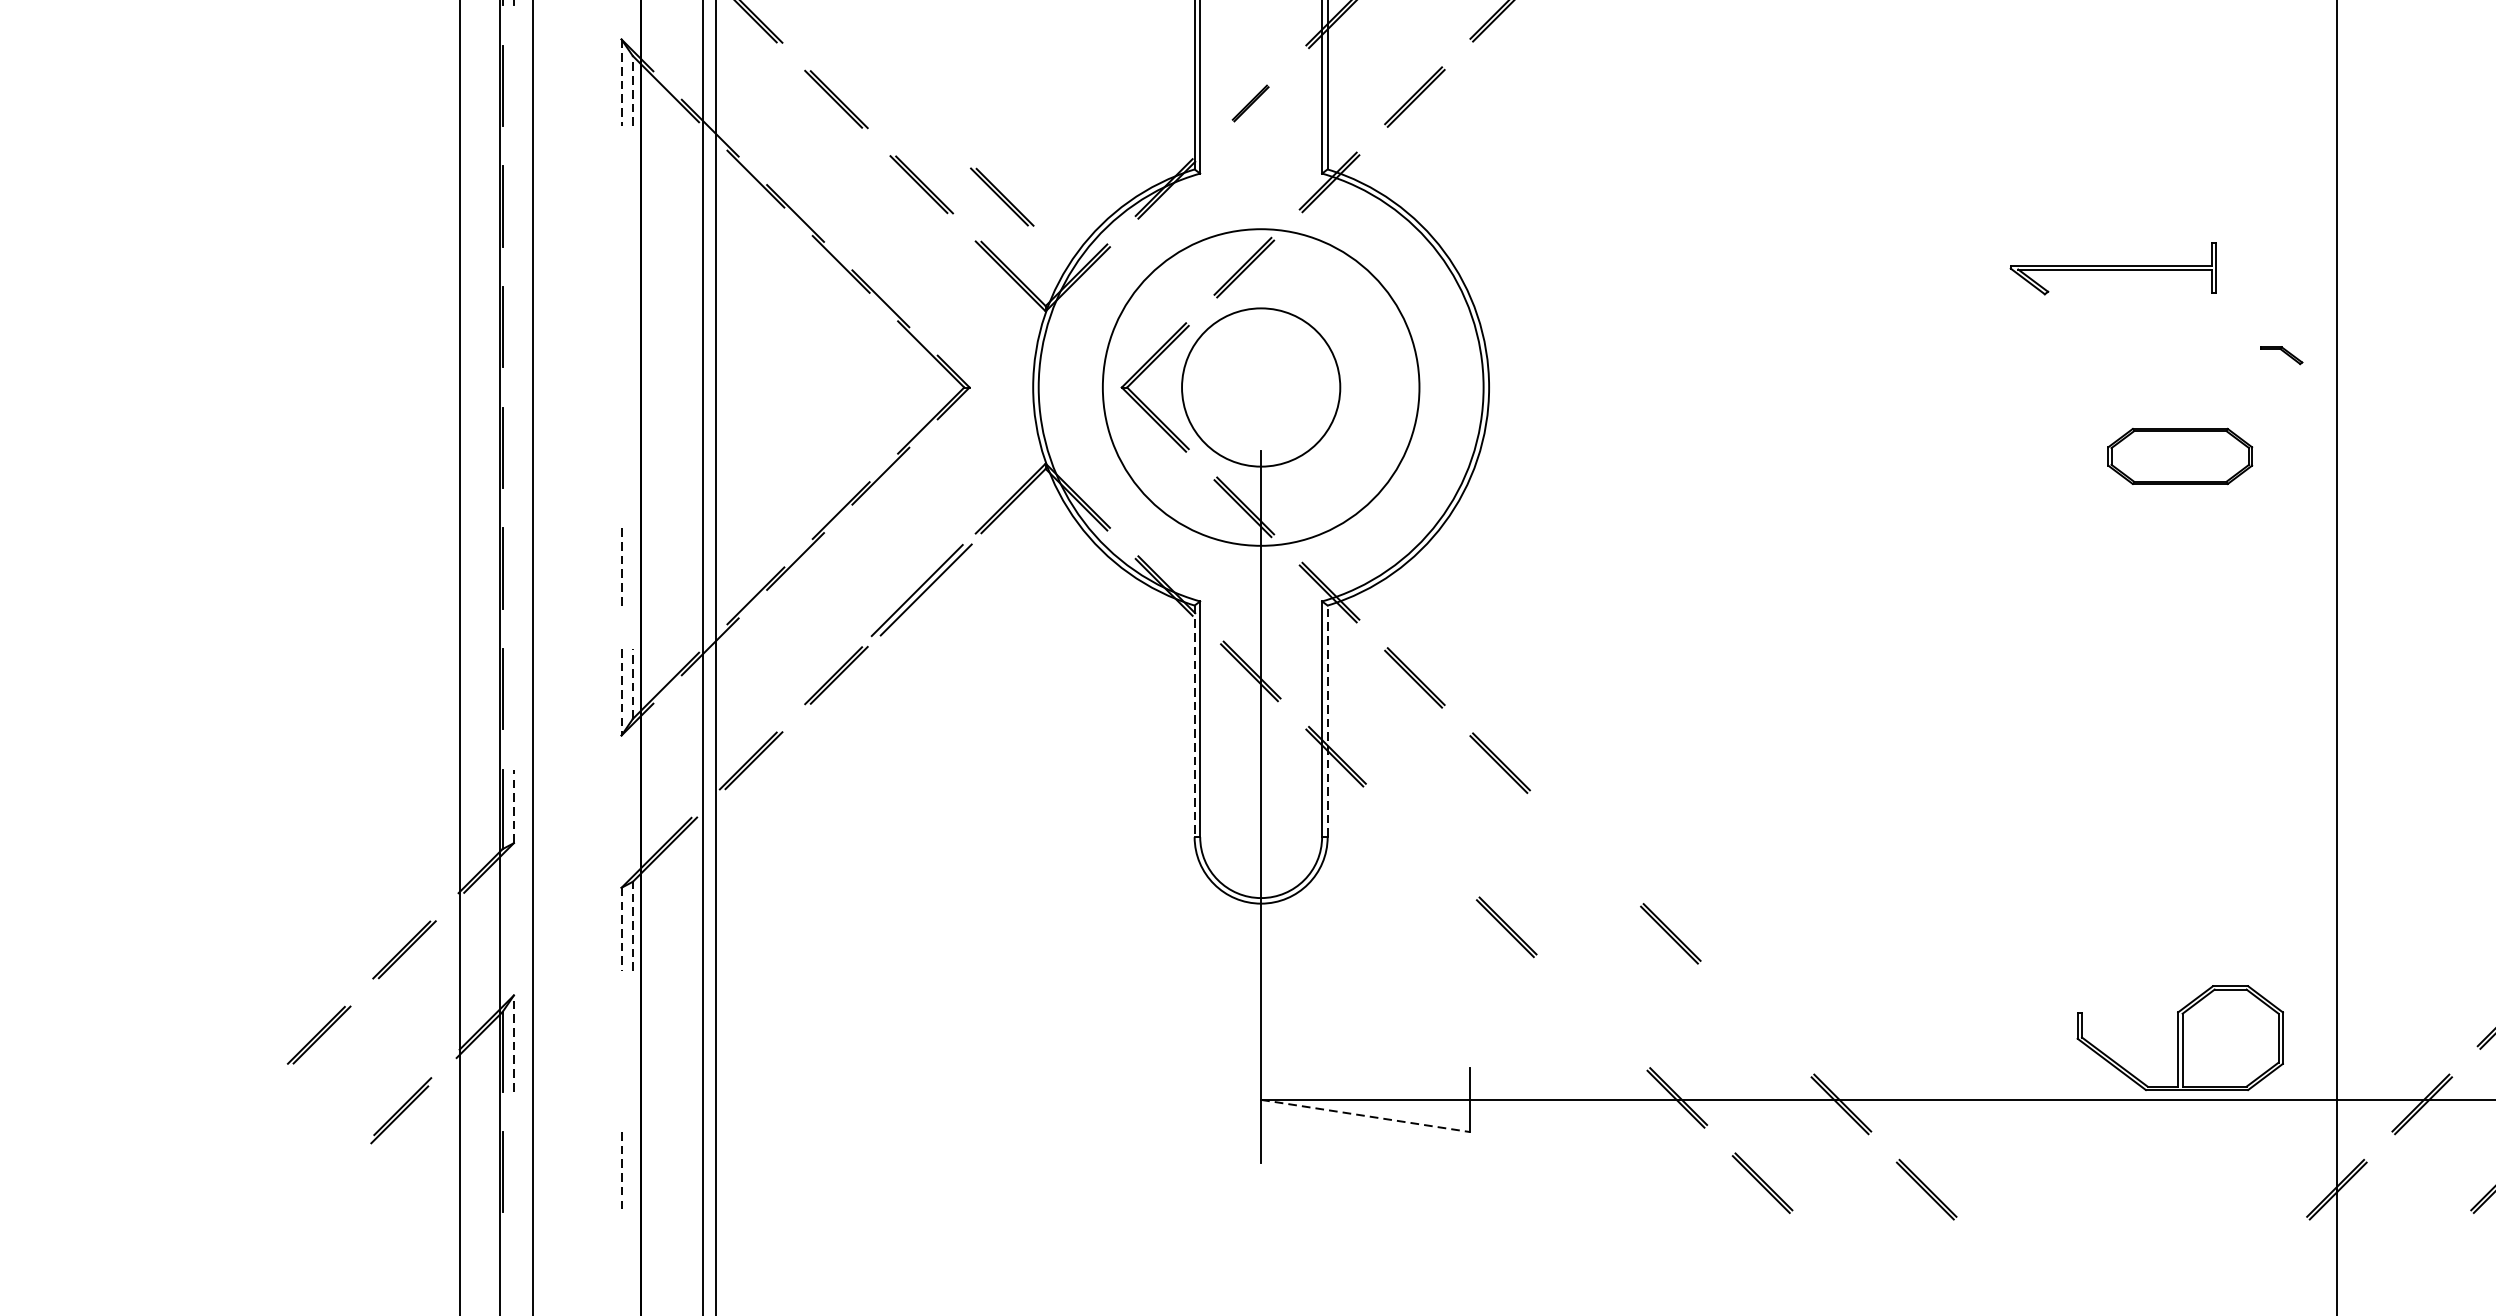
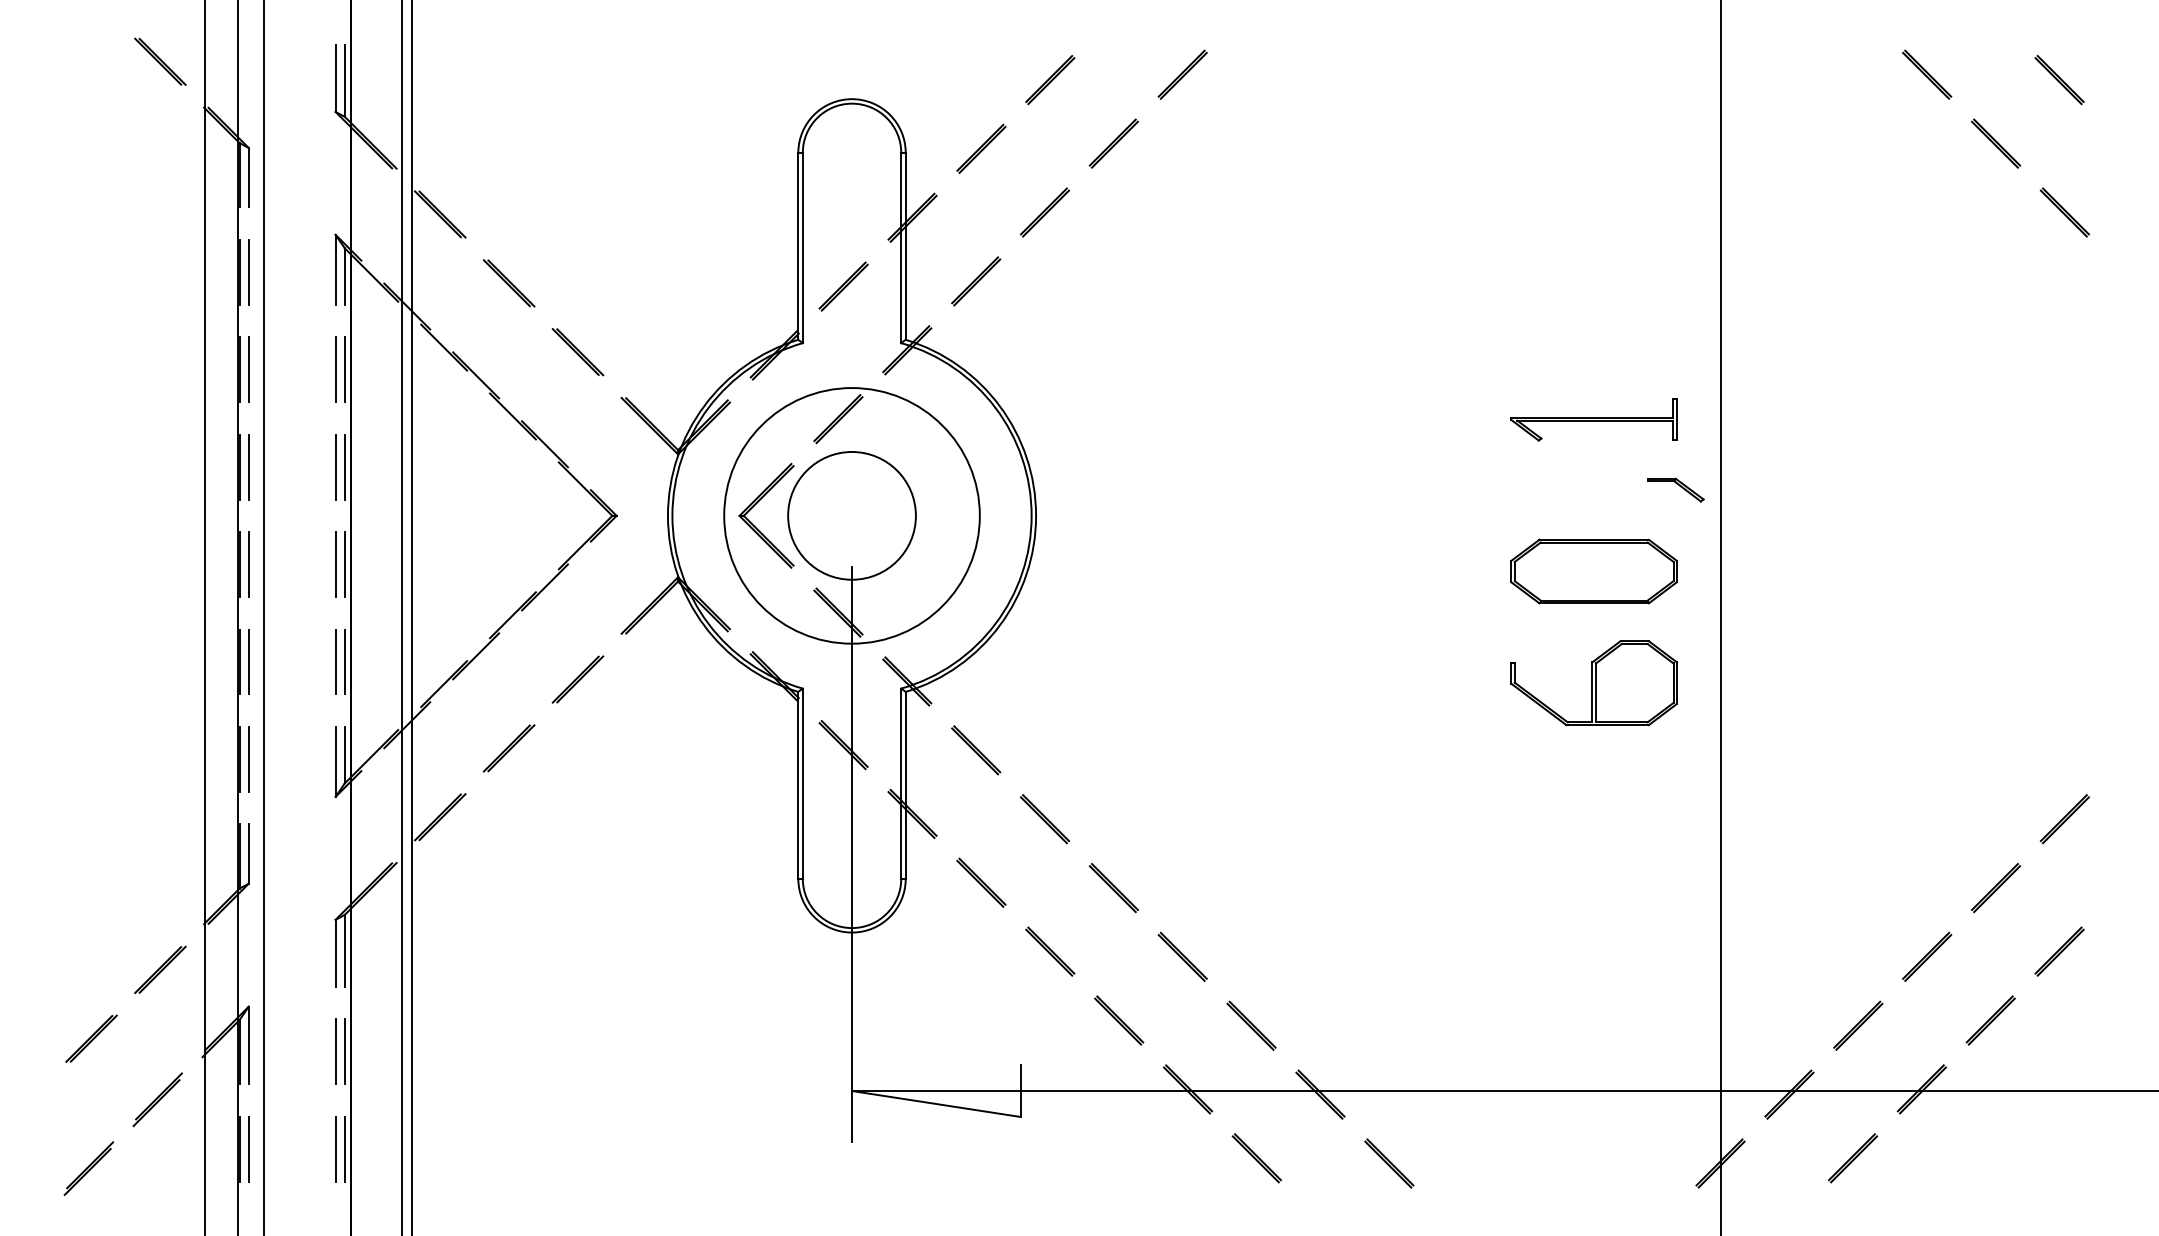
line: (621, 82) -> (335, 269), dashed -> solid
line: (513, 84) -> (248, 271), added
line: (632, 91) -> (344, 276), dashed -> solid
part: (1250, 103) -> (843, 286), size x1.67
part: (1001, 197) -> (642, 362), removed
line: (513, 206) -> (248, 369), added
line: (621, 206) -> (335, 369), added
line: (632, 206) -> (344, 369), added
part: (2112, 268) -> (1593, 419), moved
line: (513, 326) -> (248, 466), added
line: (621, 326) -> (335, 466), added
line: (632, 326) -> (344, 466), added
part: (2281, 354) -> (1675, 489), size x1.67
line: (513, 447) -> (248, 564), added
line: (621, 447) -> (335, 564), added
line: (632, 447) -> (344, 564), added
part: (2179, 456) -> (1593, 571), size x1.43
line: (513, 567) -> (248, 661), added
line: (632, 567) -> (344, 661), added
line: (621, 569) -> (335, 662), dashed -> solid
part: (921, 590) -> (577, 679), size x0.62
line: (632, 683) -> (344, 754), dashed -> solid
line: (513, 688) -> (248, 758), added
line: (621, 691) -> (335, 761), dashed -> solid
line: (1327, 720) -> (905, 784), dashed -> solid
line: (1194, 721) -> (798, 785), dashed -> solid
line: (513, 806) -> (248, 854), dashed -> solid
part: (1421, 841) -> (981, 882), added
part: (1585, 849) -> (1113, 888), added
line: (632, 925) -> (344, 950), dashed -> solid
line: (621, 929) -> (335, 953), dashed -> solid
part: (1592, 1012) -> (1119, 1020), added
part: (1755, 1018) -> (1251, 1025), added
part: (2179, 1038) -> (1593, 683), moved
line: (513, 1043) -> (248, 1045), dashed -> solid
line: (621, 1050) -> (335, 1051), added
line: (632, 1050) -> (344, 1051), added
line: (1365, 1116) -> (936, 1104), dashed -> solid
line: (513, 1171) -> (248, 1148), added
line: (632, 1171) -> (344, 1148), added
line: (621, 1172) -> (335, 1149), dashed -> solid
part: (315, 1195) -> (88, 1168), added

